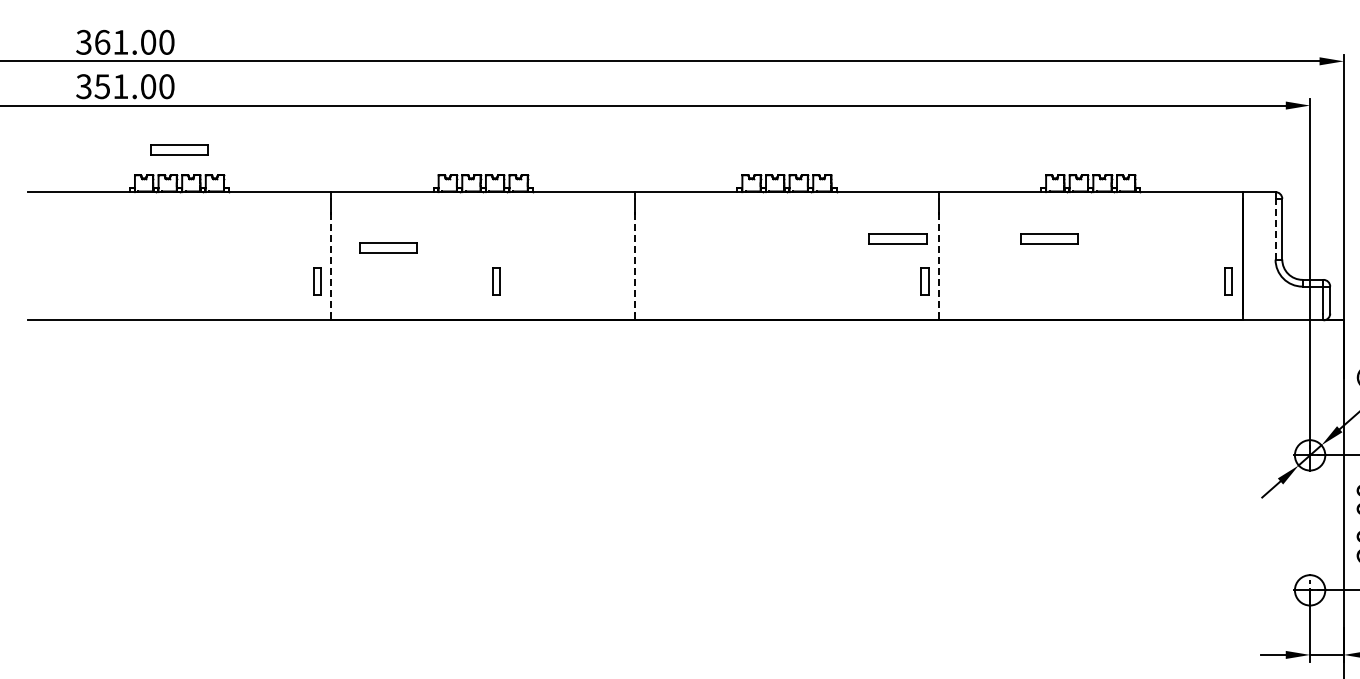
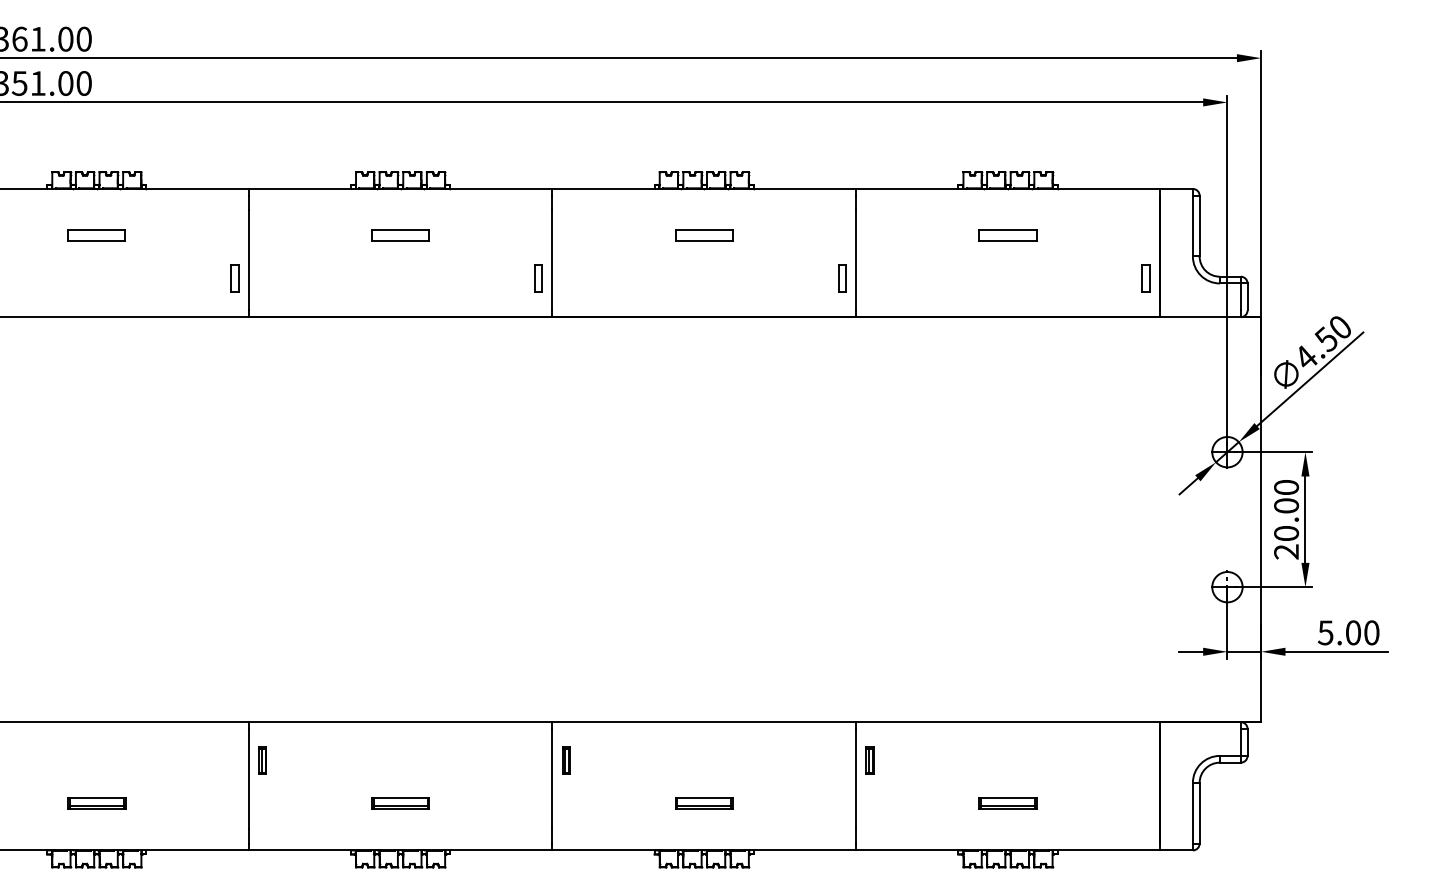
part: (179, 149) -> (96, 235), moved
line: (1275, 228) -> (1192, 225), dashed -> solid
part: (898, 238) -> (704, 235), moved
part: (1049, 238) -> (1007, 235), moved
part: (388, 247) -> (400, 235), moved
line: (331, 263) -> (248, 260), dashed -> solid
line: (635, 263) -> (552, 260), dashed -> solid
line: (939, 263) -> (856, 260), dashed -> solid
part: (496, 281) -> (538, 278), moved

